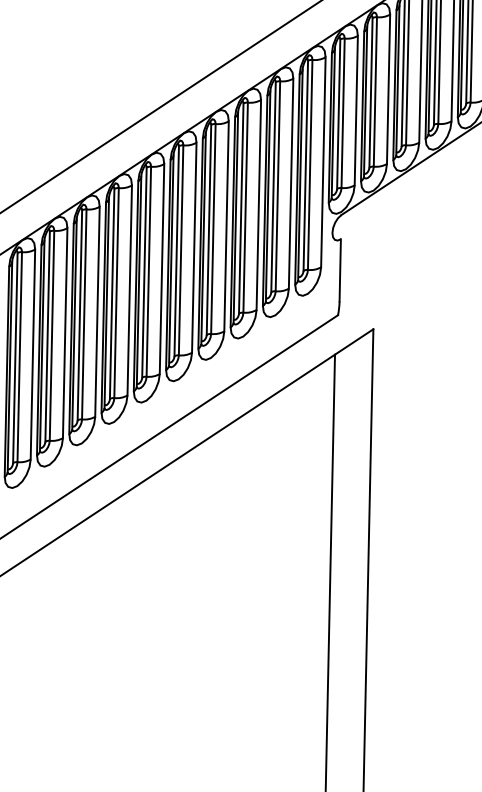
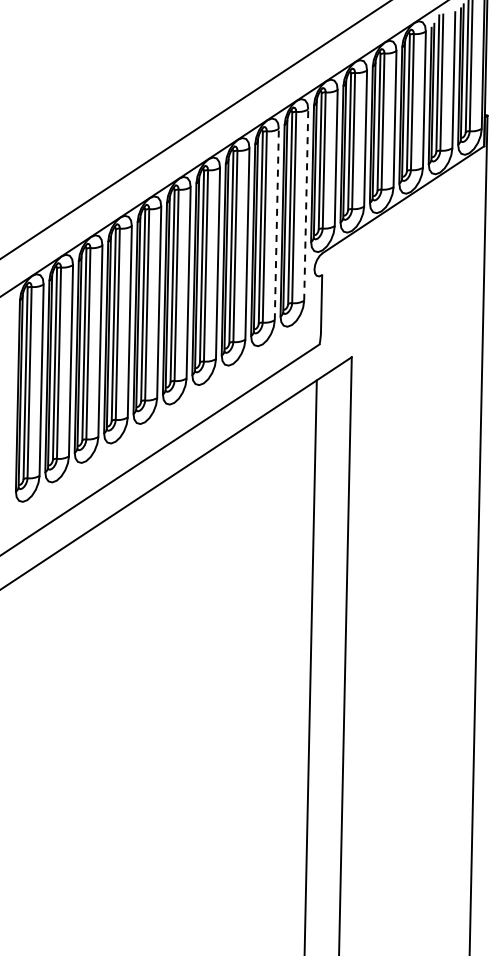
line: (323, 162) -> (306, 205), solid -> dashed
line: (290, 183) -> (276, 224), solid -> dashed

